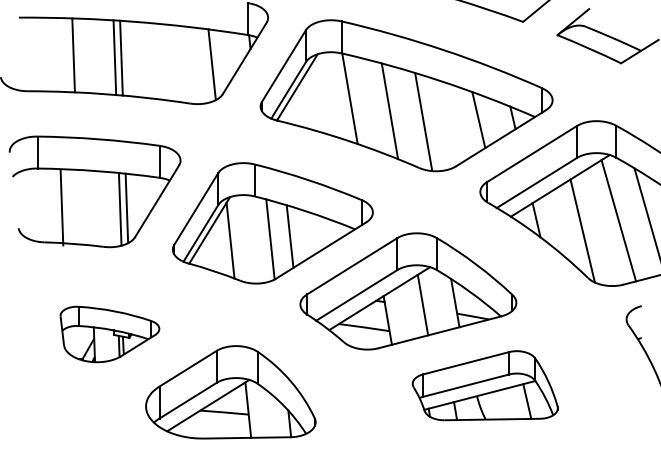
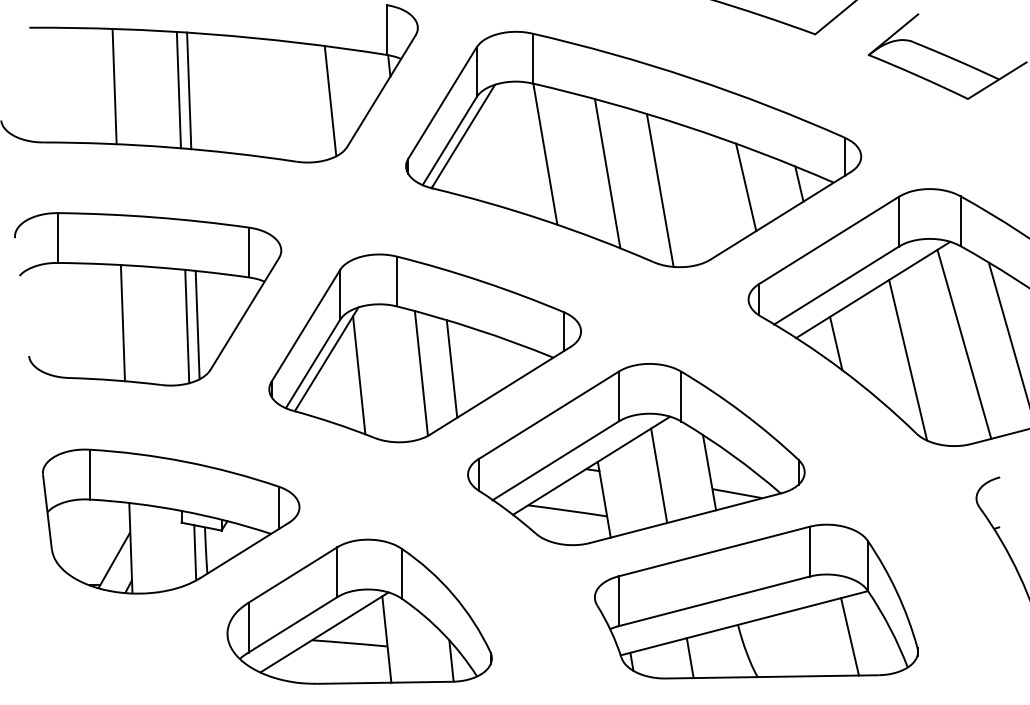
line: (61, 207) -> (122, 322), moved
part: (109, 334) -> (170, 521), size x1.67
part: (484, 385) -> (755, 601), size x1.43

